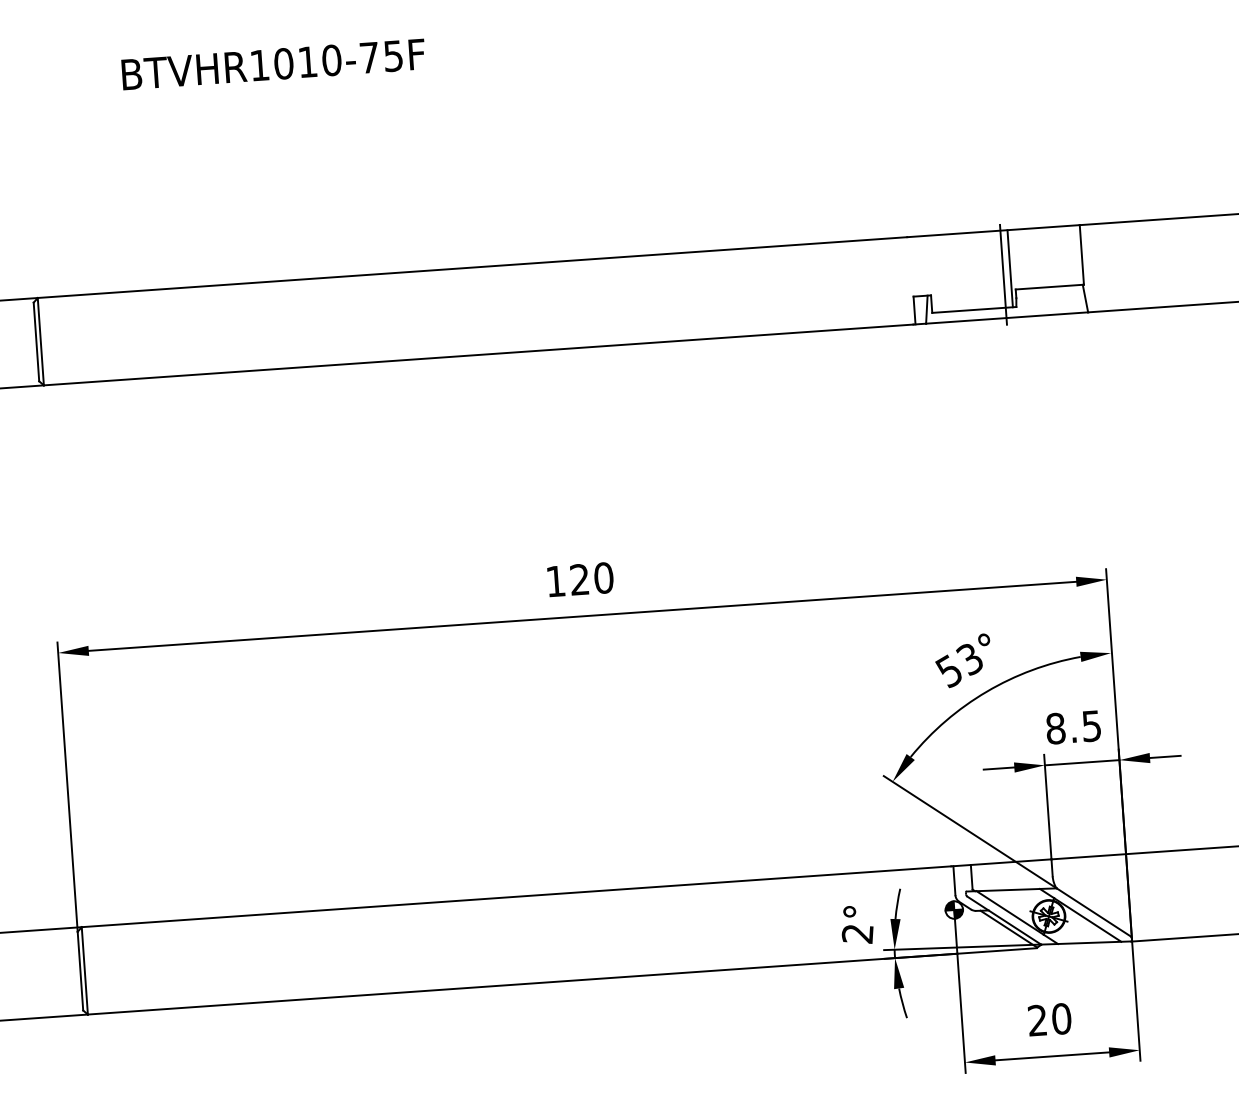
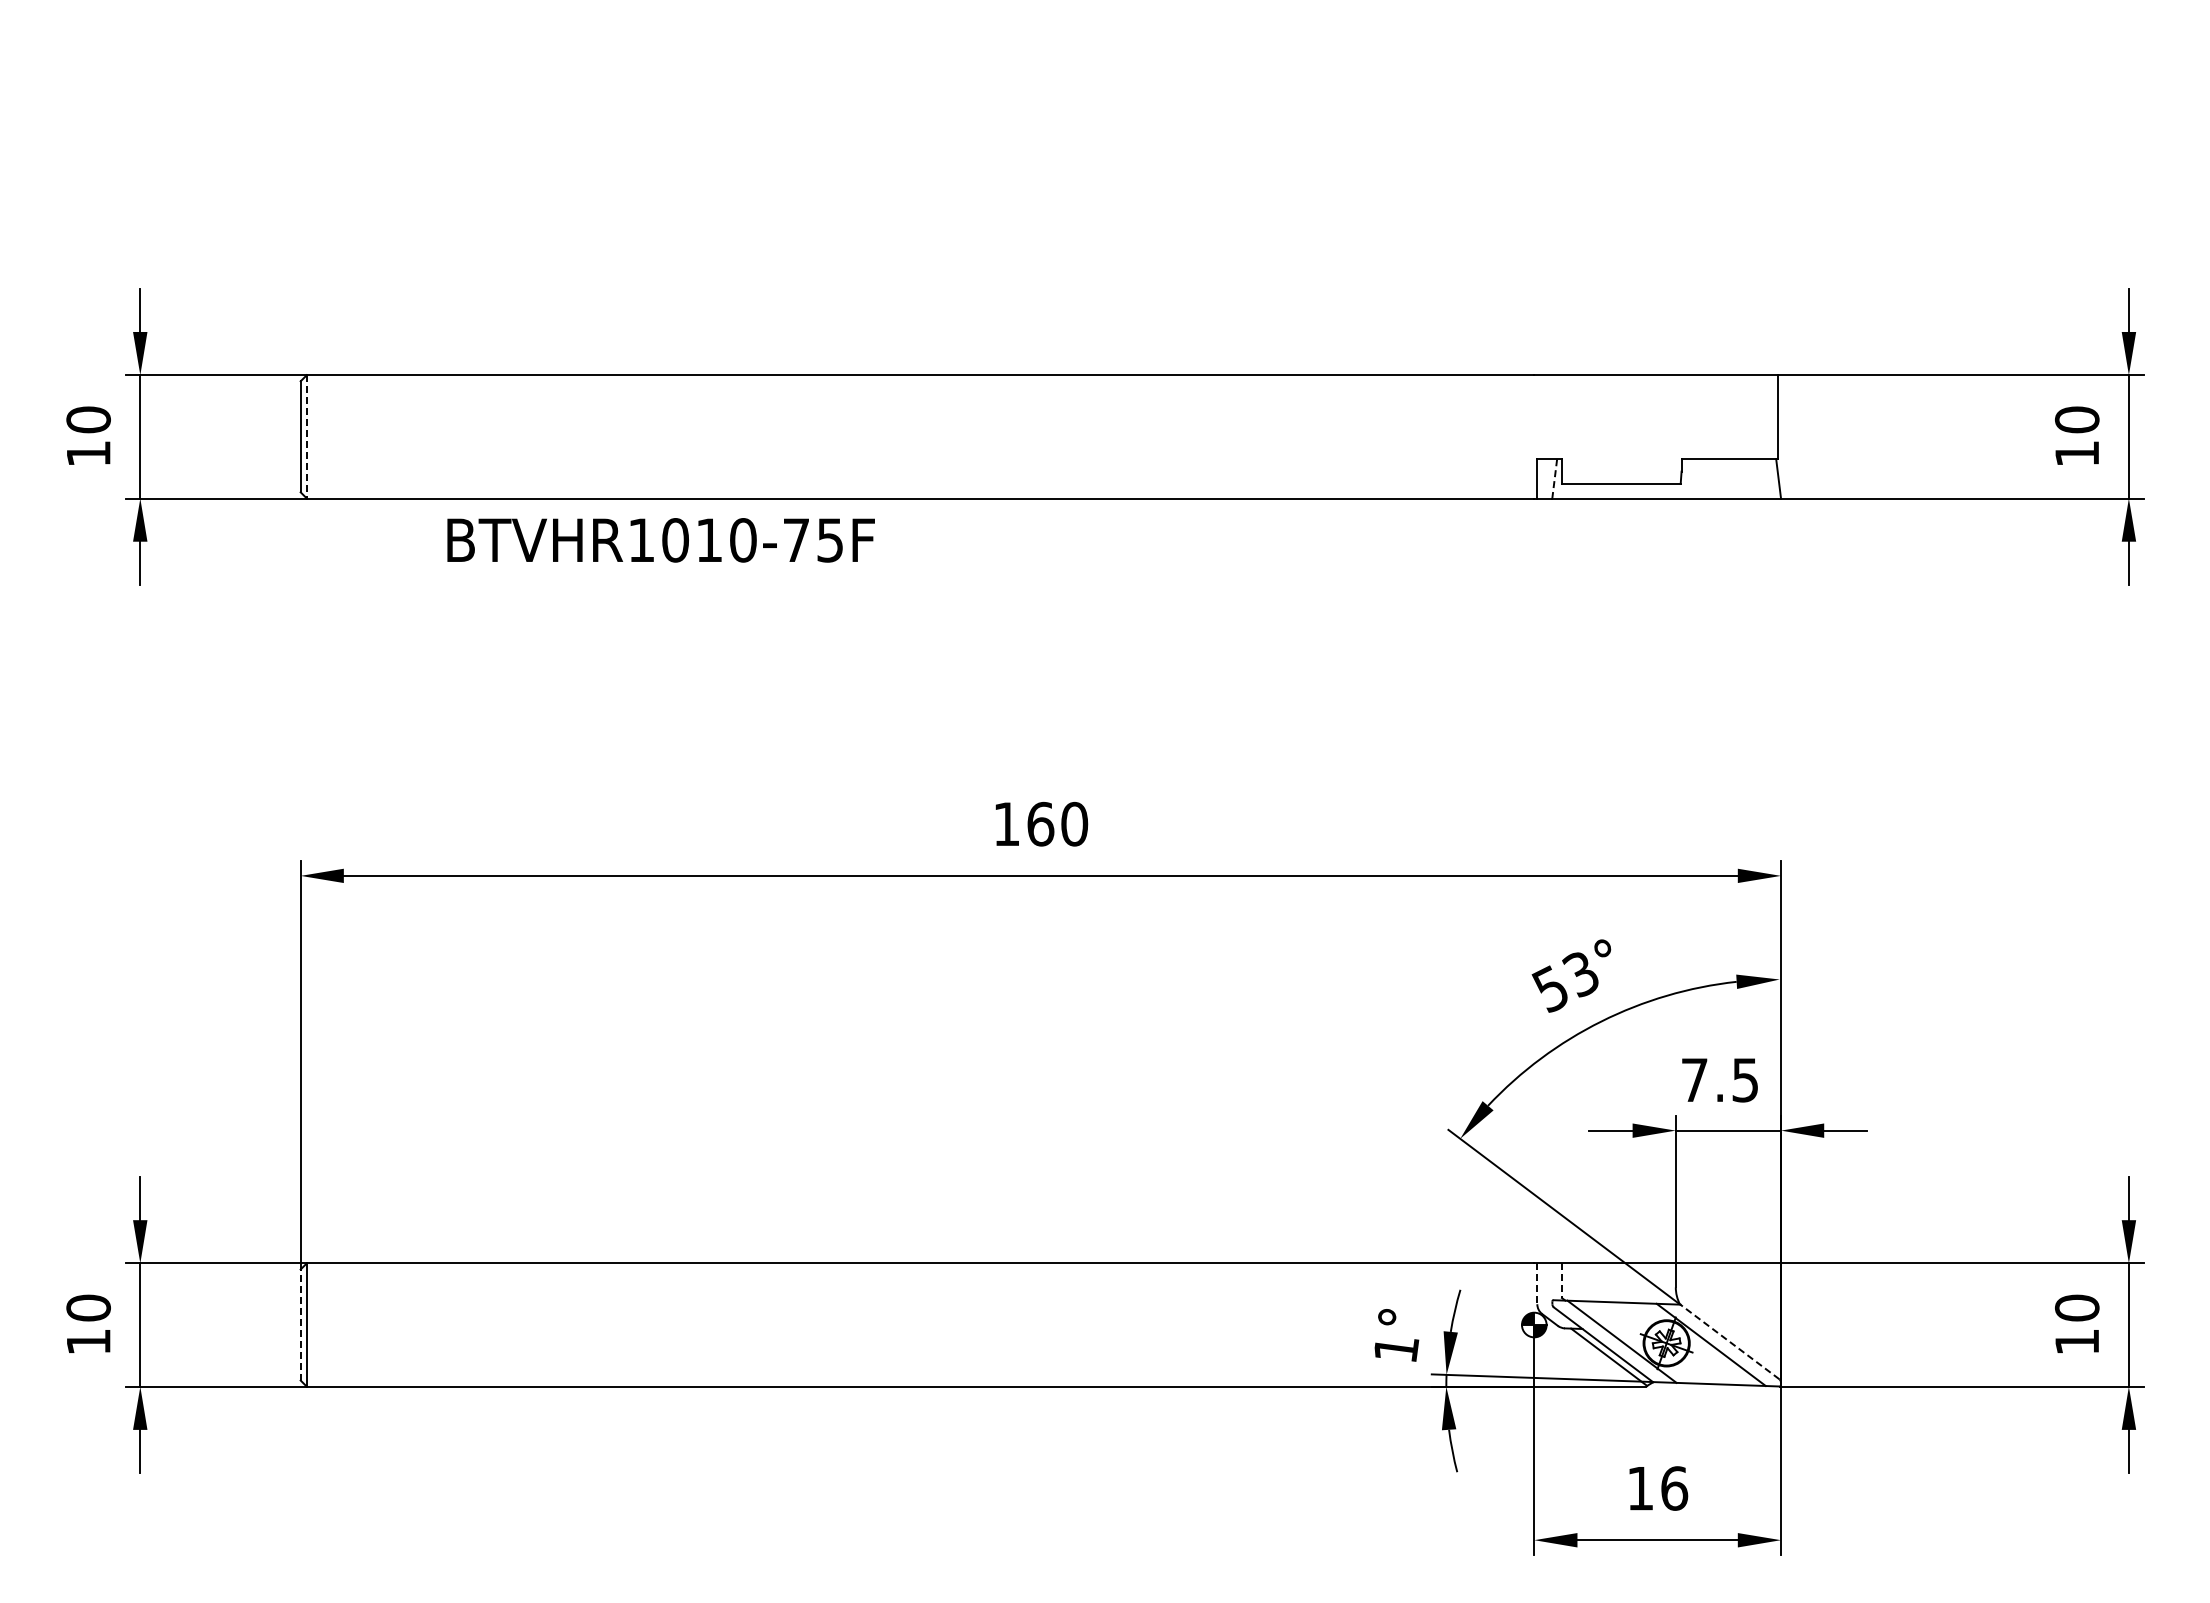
text: (273, 64) -> (660, 540), moved
line: (1009, 268) -> (1675, 429), removed
line: (1003, 274) -> (1665, 437), removed
line: (926, 309) -> (1554, 478), solid -> dashed
line: (40, 341) -> (306, 436), solid -> dashed
text: (579, 579) -> (1040, 823), 120 -> 160
text: (1055, 728) -> (1694, 1079), 8.5 -> 7.5
line: (972, 877) -> (1562, 1281), solid -> dashed
line: (954, 881) -> (1537, 1284), solid -> dashed
line: (1093, 912) -> (1729, 1341), solid -> dashed
text: (857, 934) -> (1395, 1350), 2° -> 1°
line: (80, 971) -> (300, 1325), solid -> dashed
text: (1049, 1019) -> (1657, 1488), 20 -> 16

